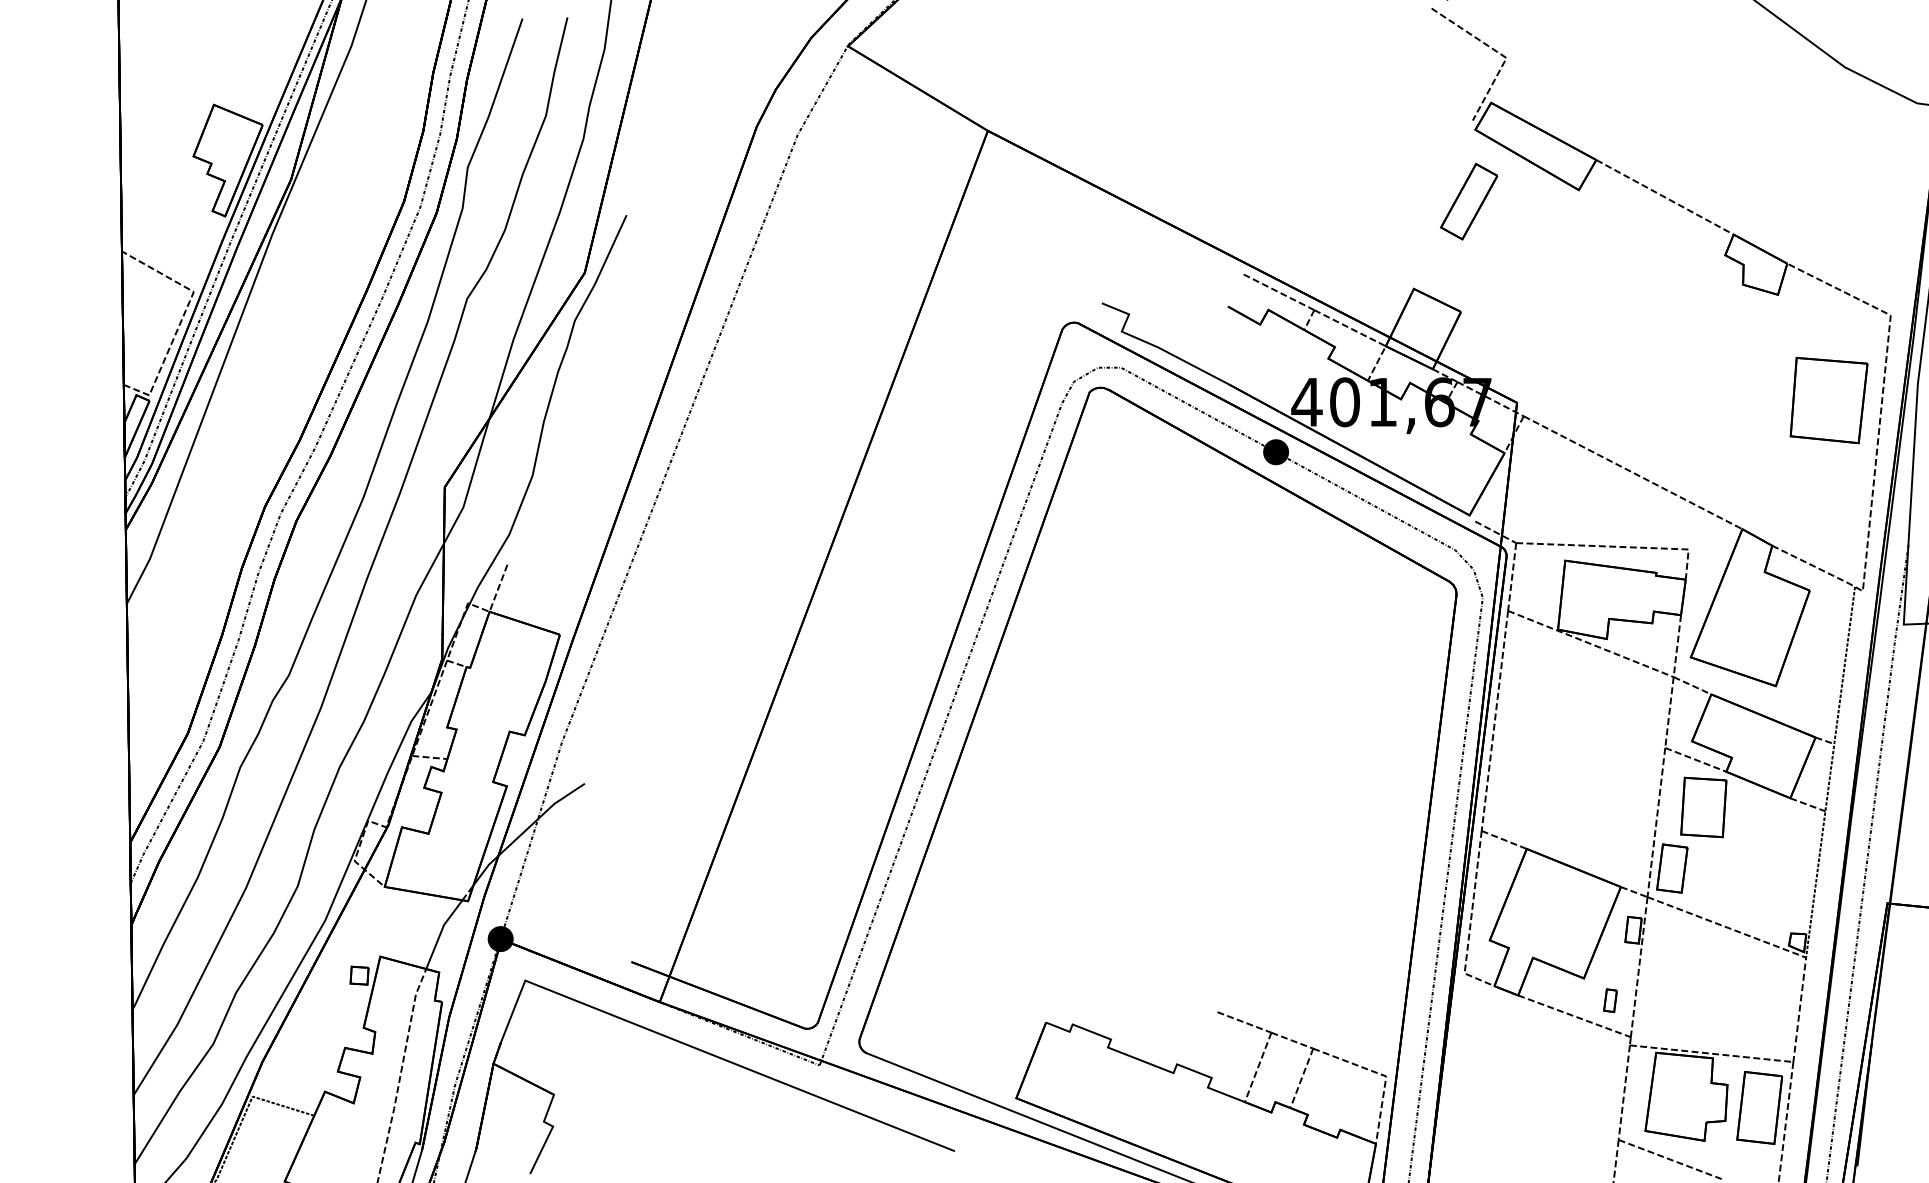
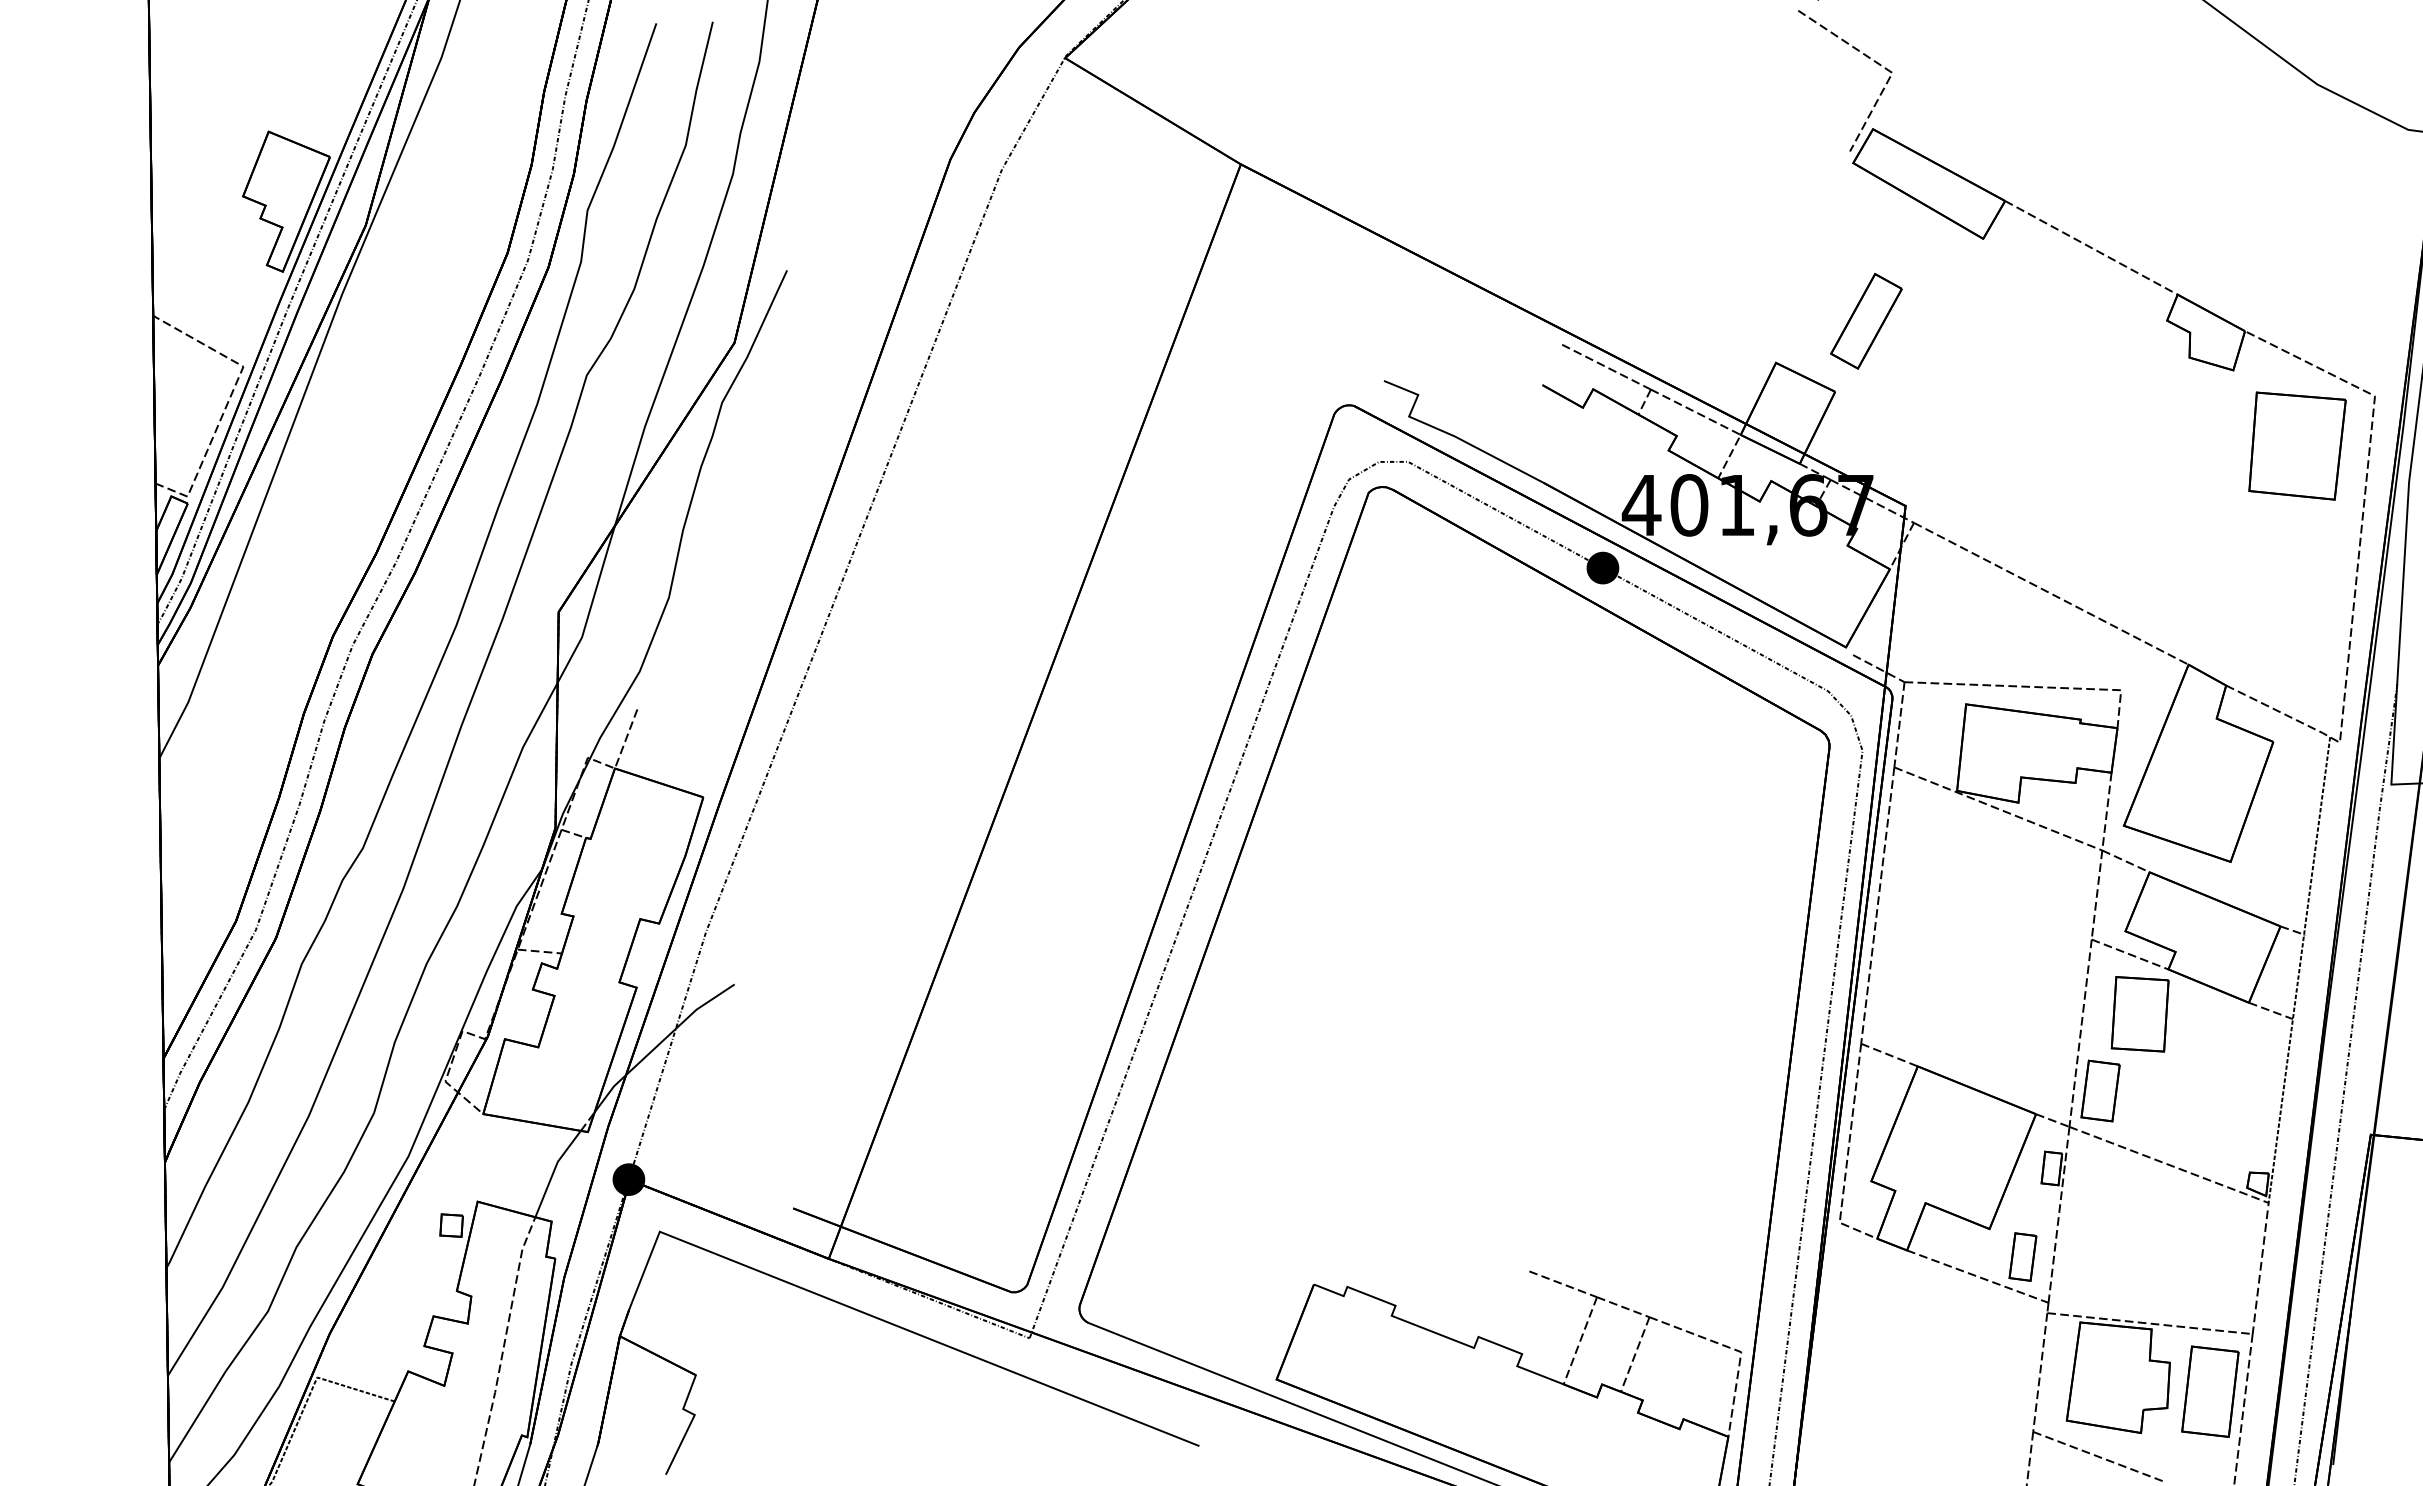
part: (1469, 201) -> (1866, 321), moved
part: (1829, 400) -> (2297, 445), moved
part: (1610, 1000) -> (2022, 1256), size x1.67

